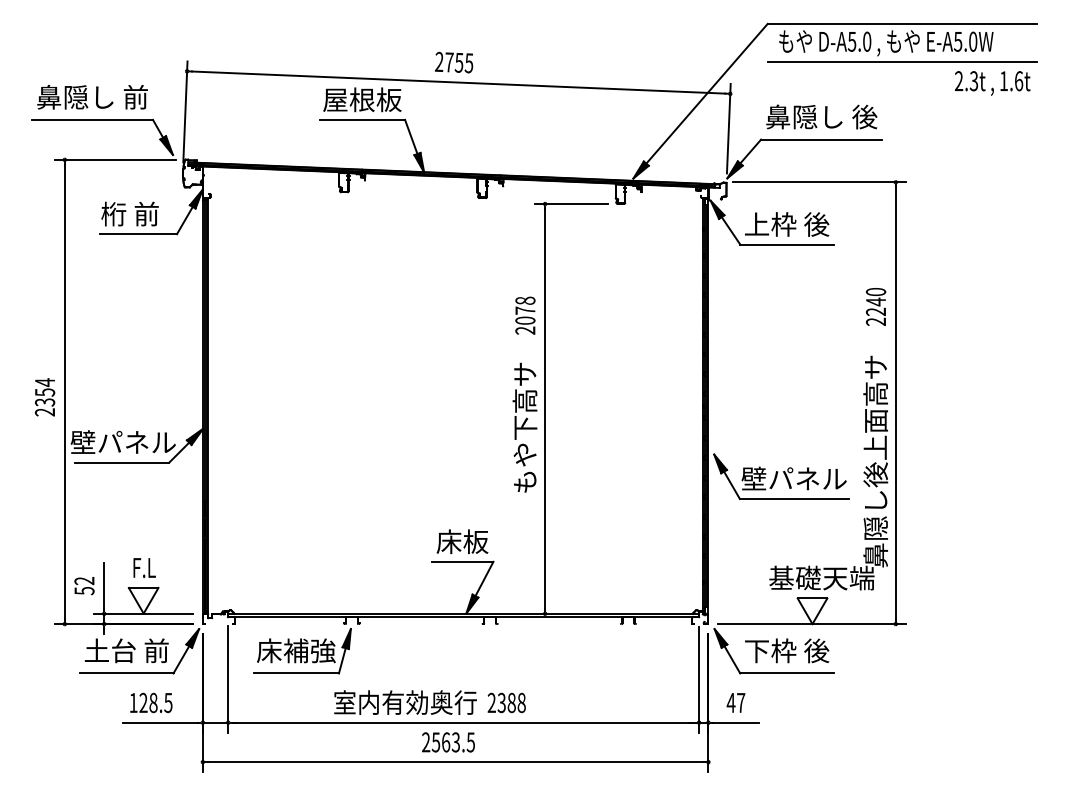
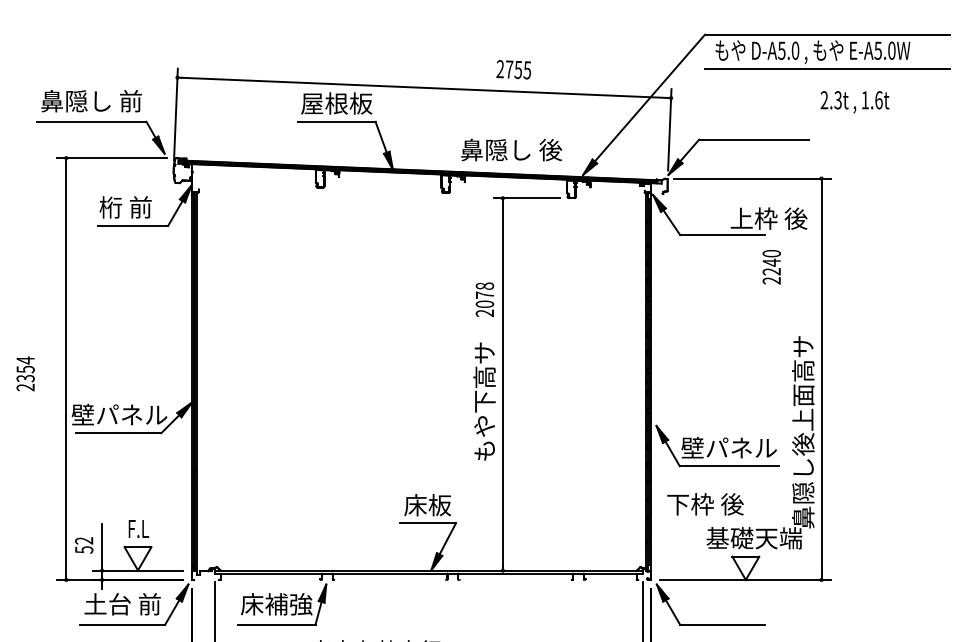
text: (454, 62) -> (514, 69), moved
text: (992, 83) -> (854, 102), moved
text: (821, 116) -> (511, 149), moved
text: (787, 224) -> (769, 218), moved
text: (876, 306) -> (772, 266), moved
text: (45, 397) -> (26, 374), moved
text: (787, 650) -> (705, 504), moved

